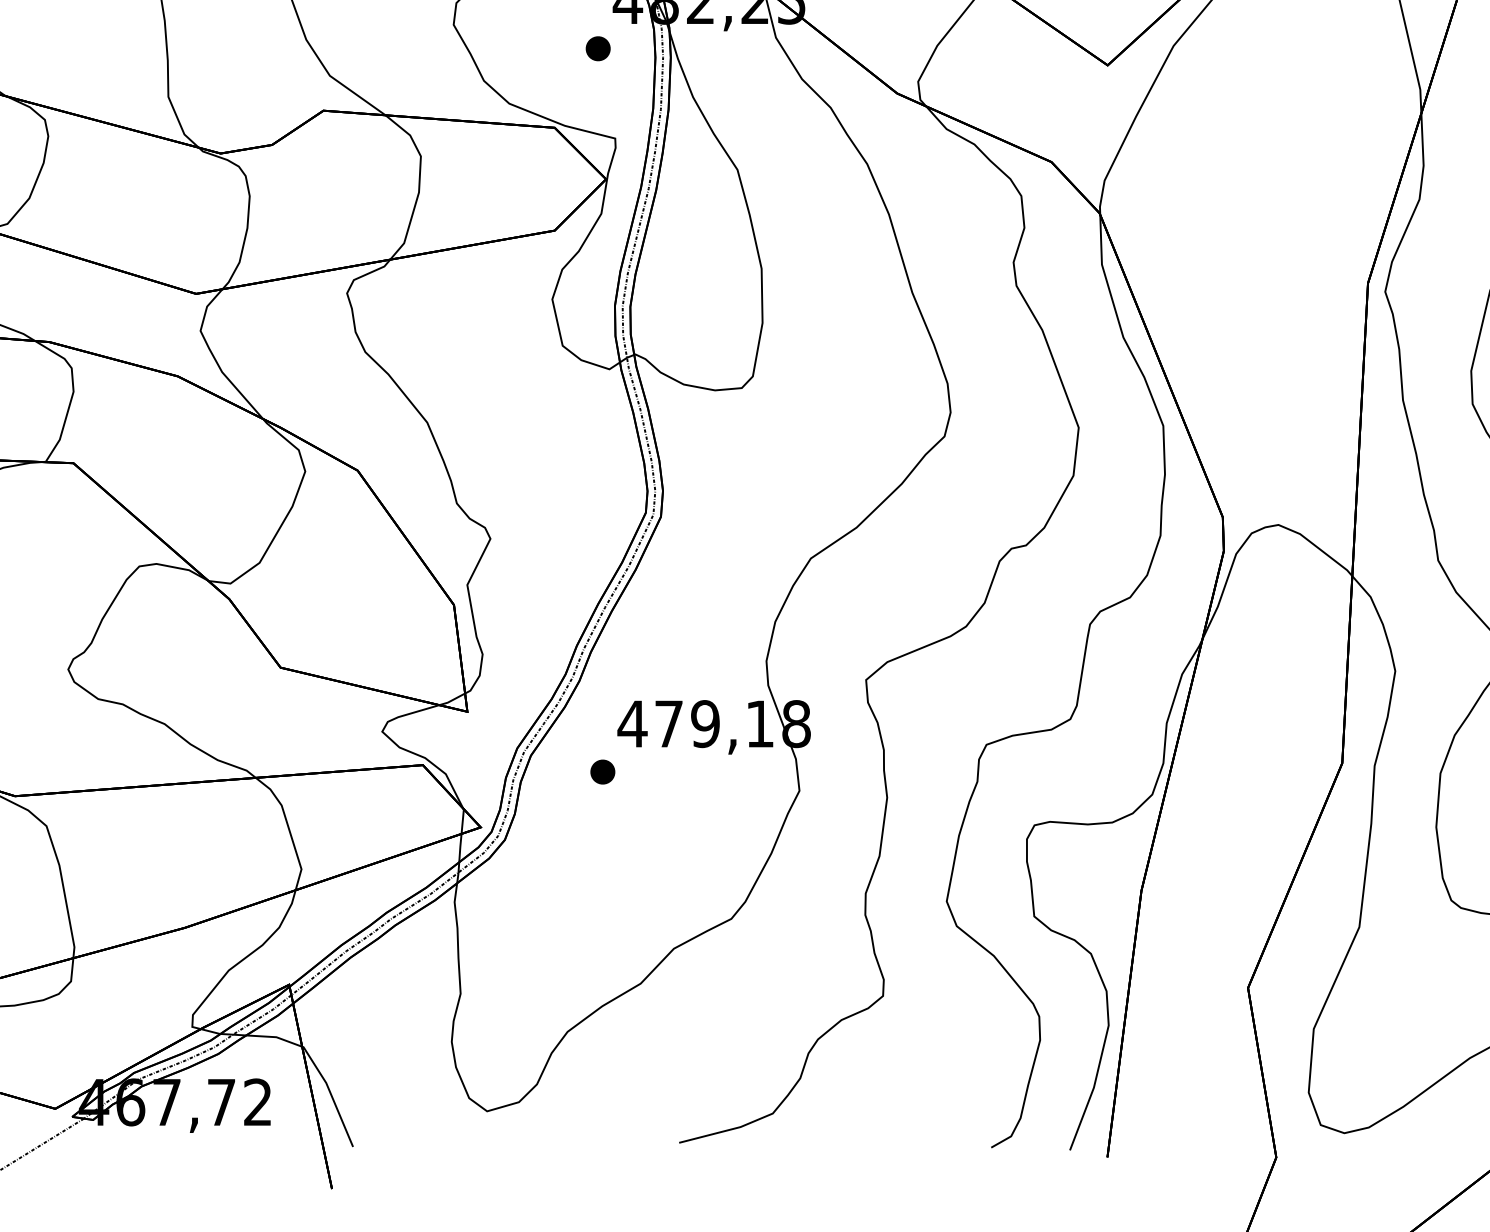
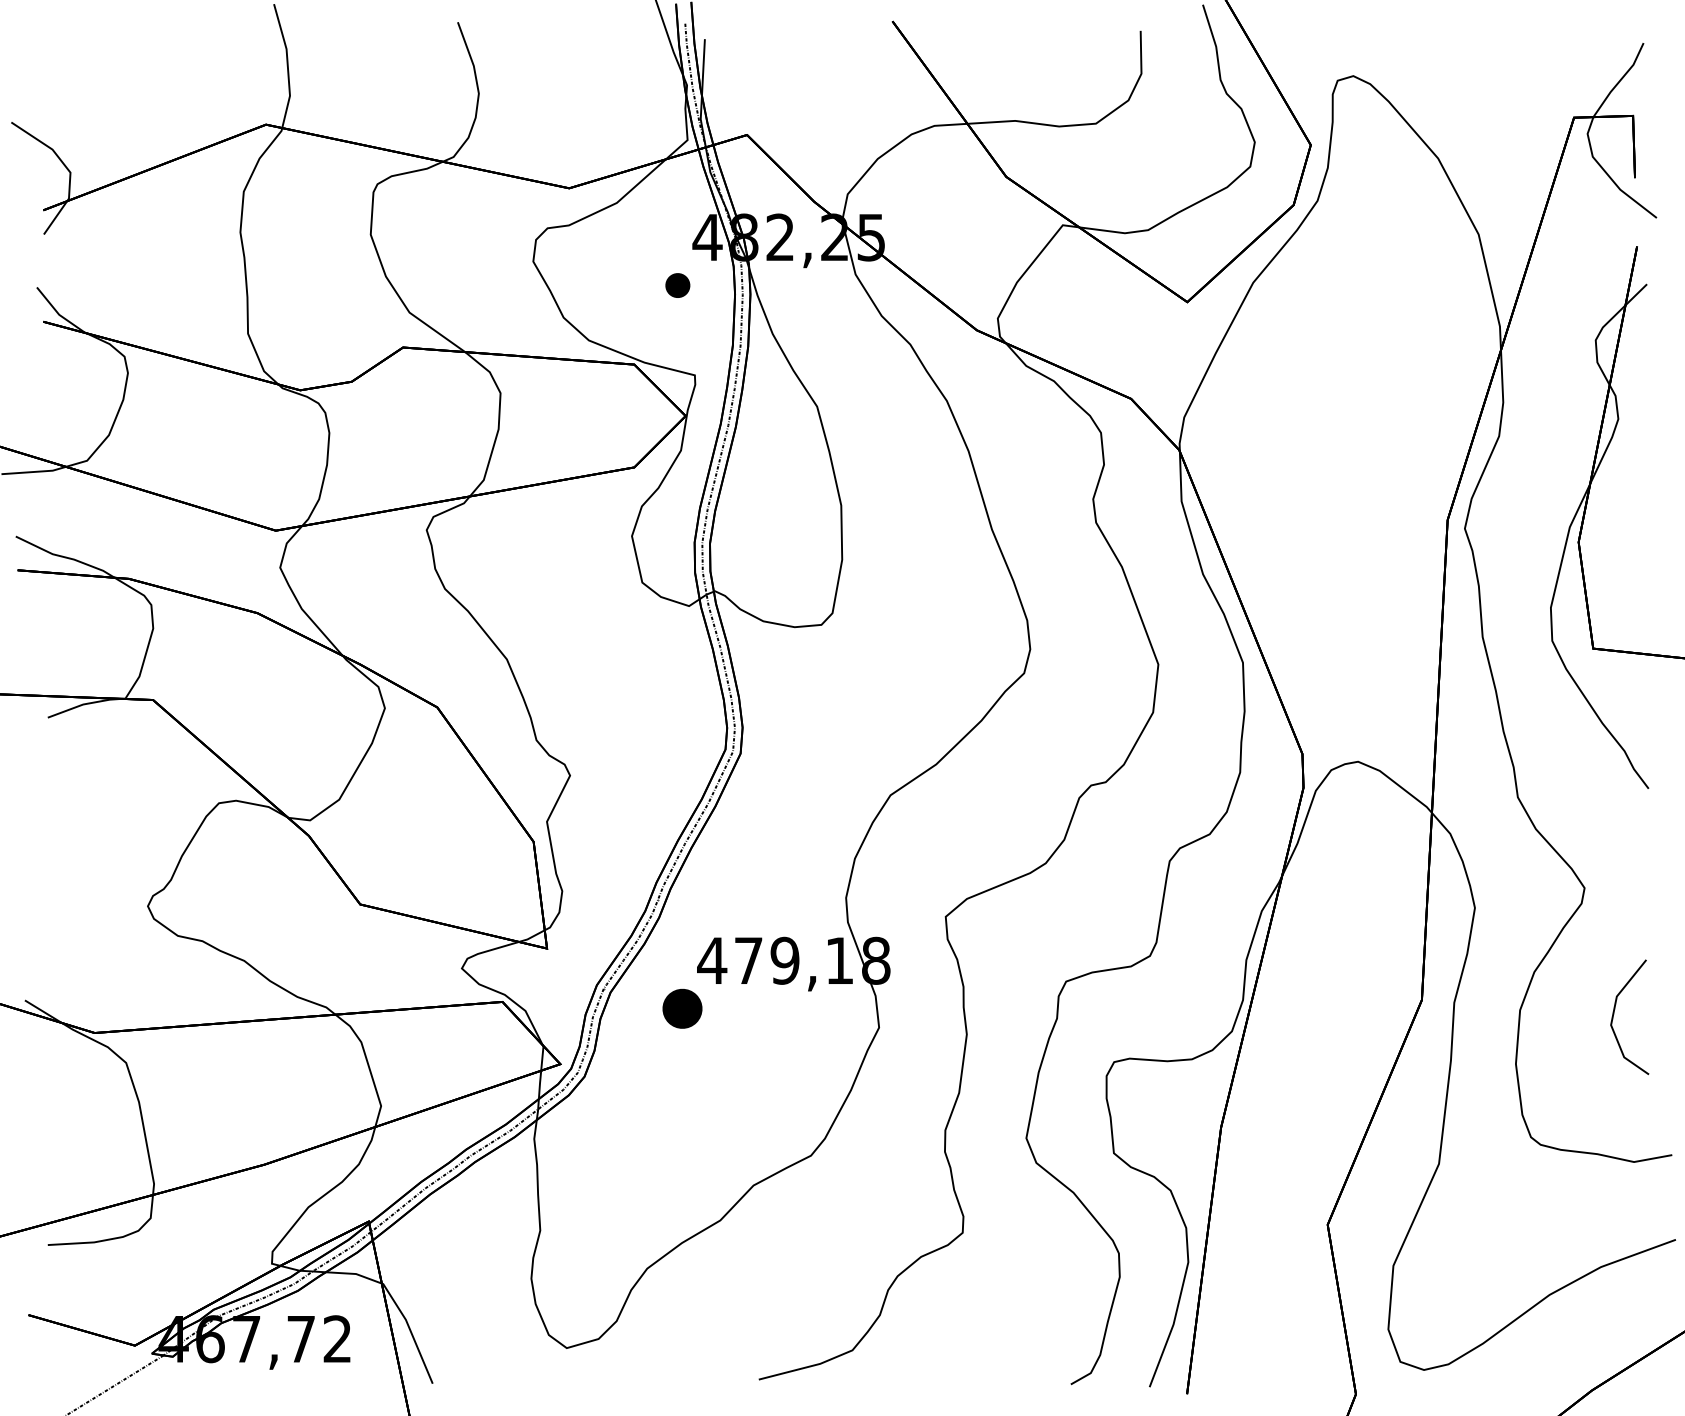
part: (602, 771) -> (682, 1008), size x1.6

